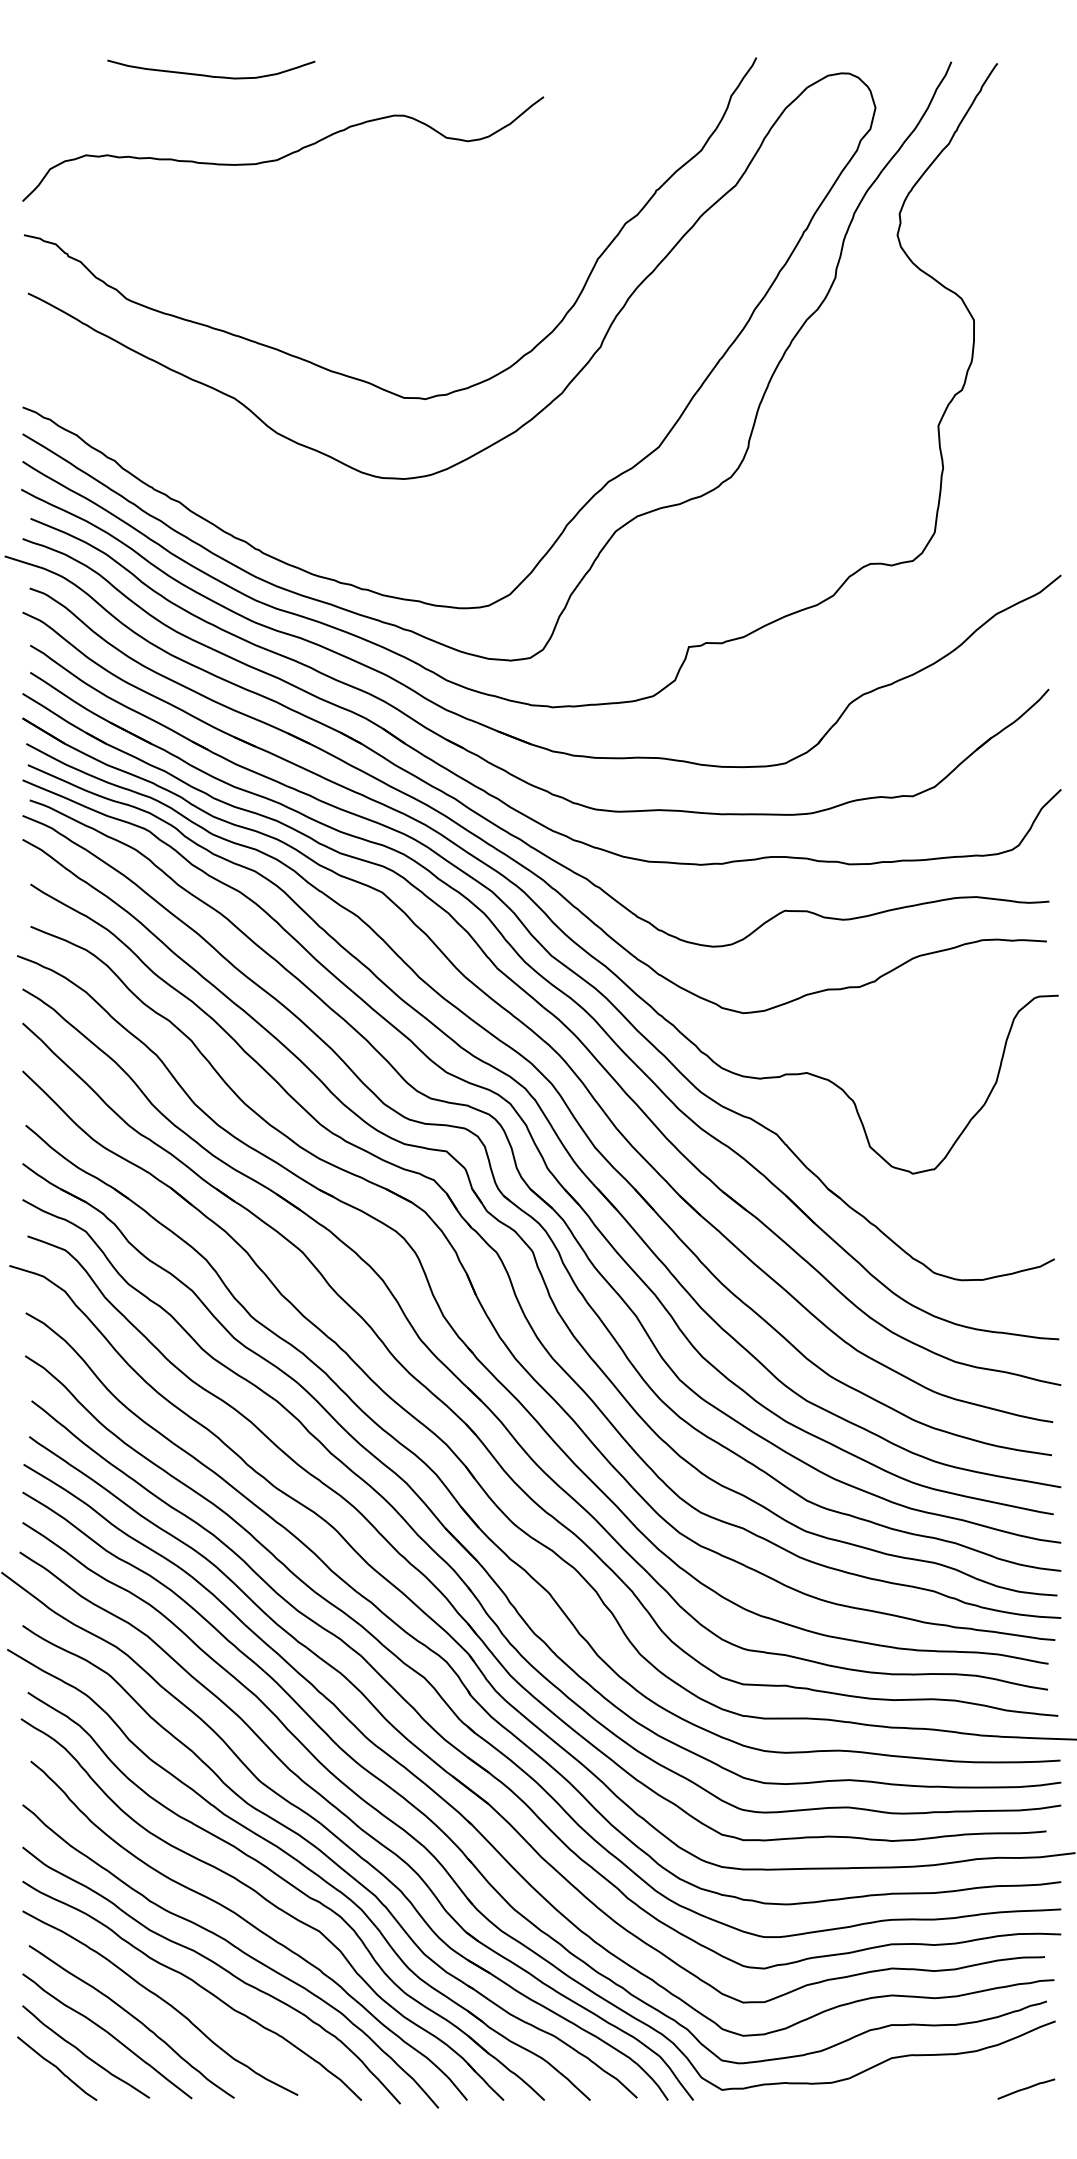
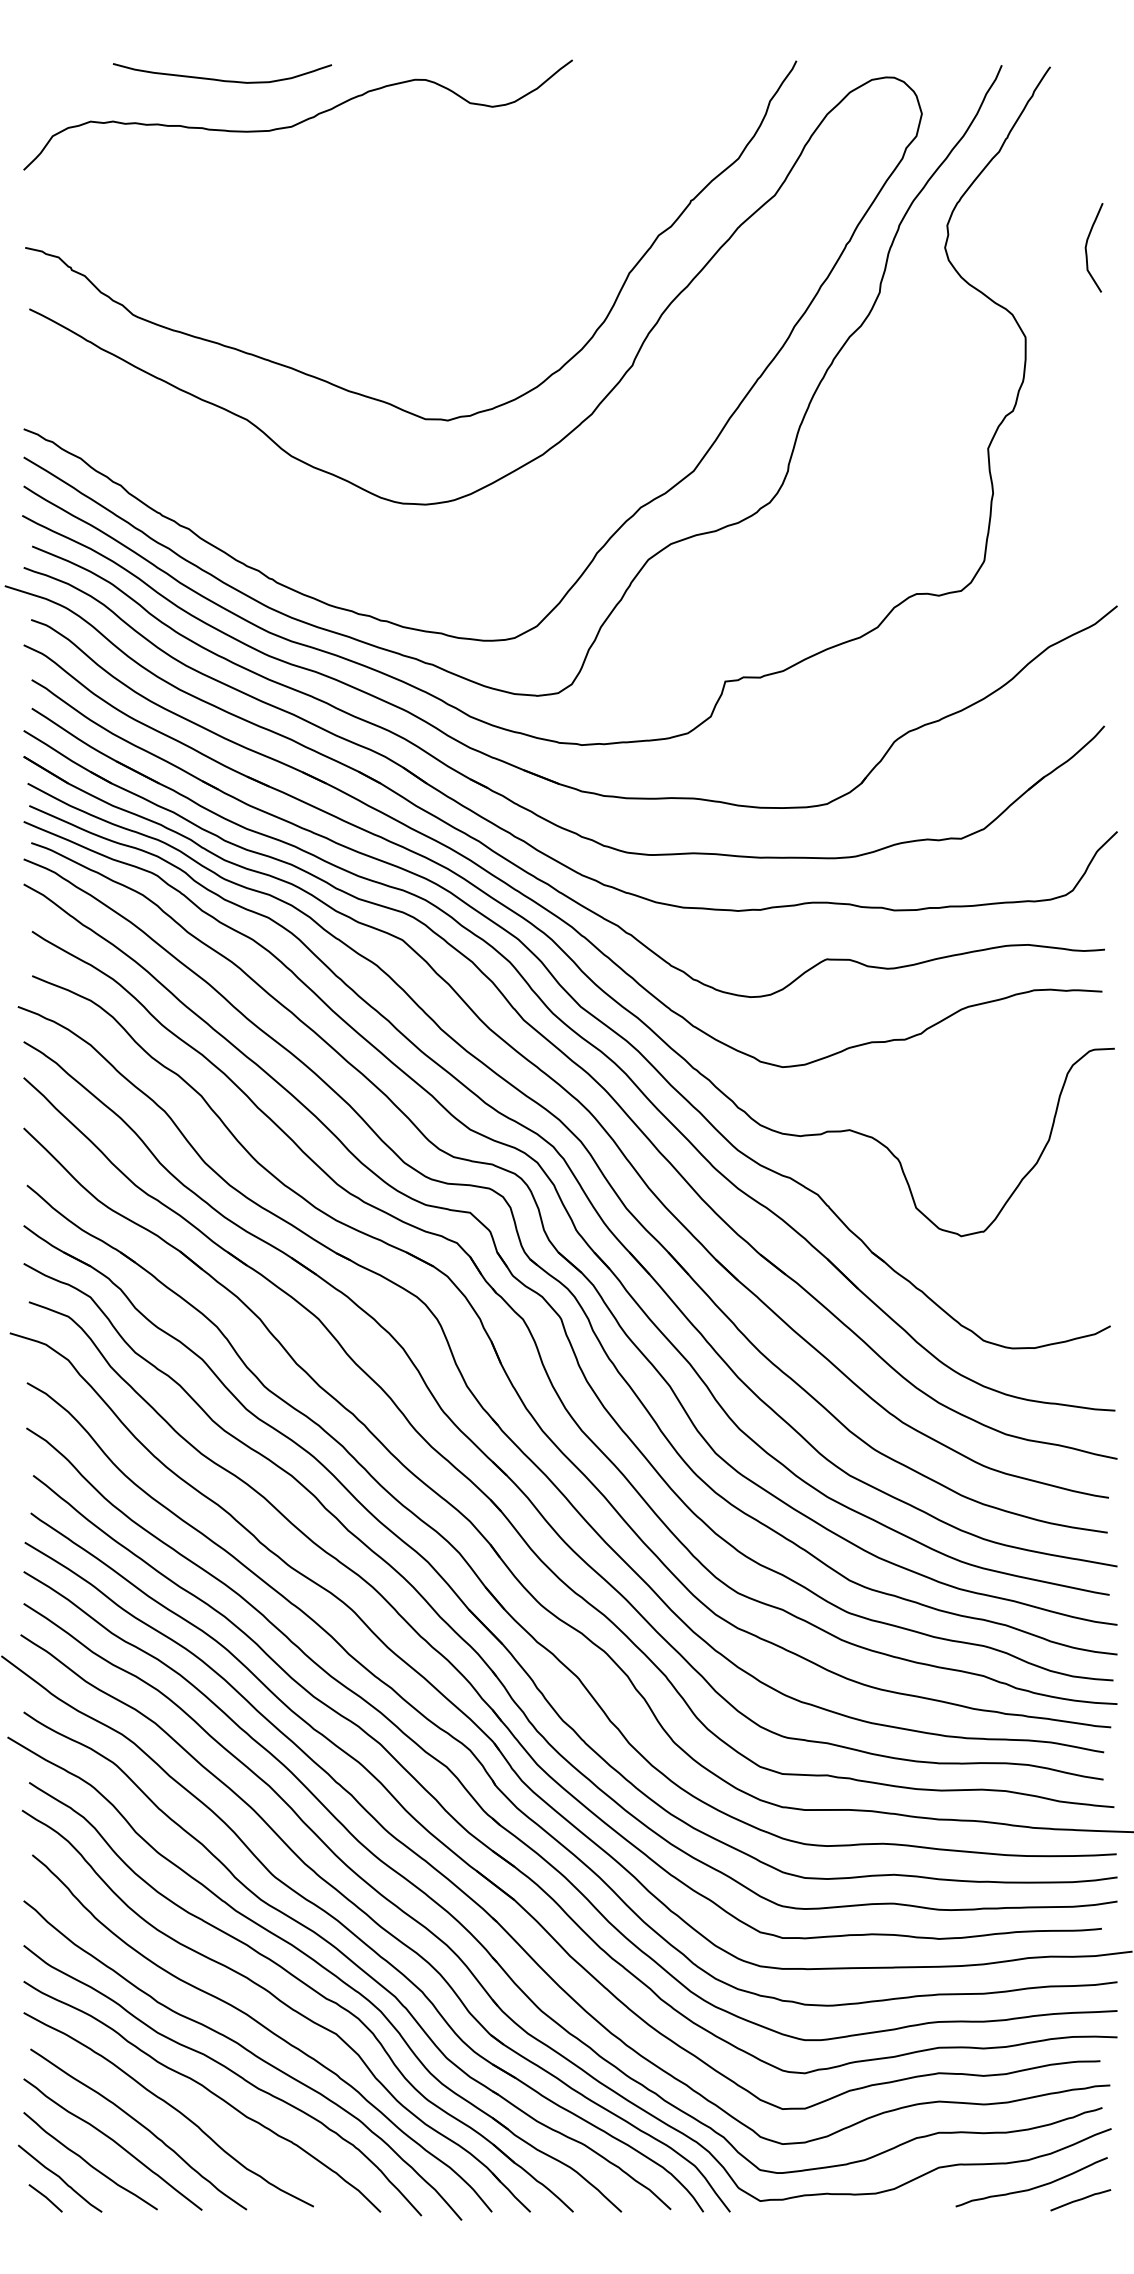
curve: (286, 154) -> (301, 120), moved
curve: (1032, 233) -> (1087, 246), added
curve: (982, 2076) -> (1034, 2186), added
line: (43, 2086) -> (45, 2197), added

